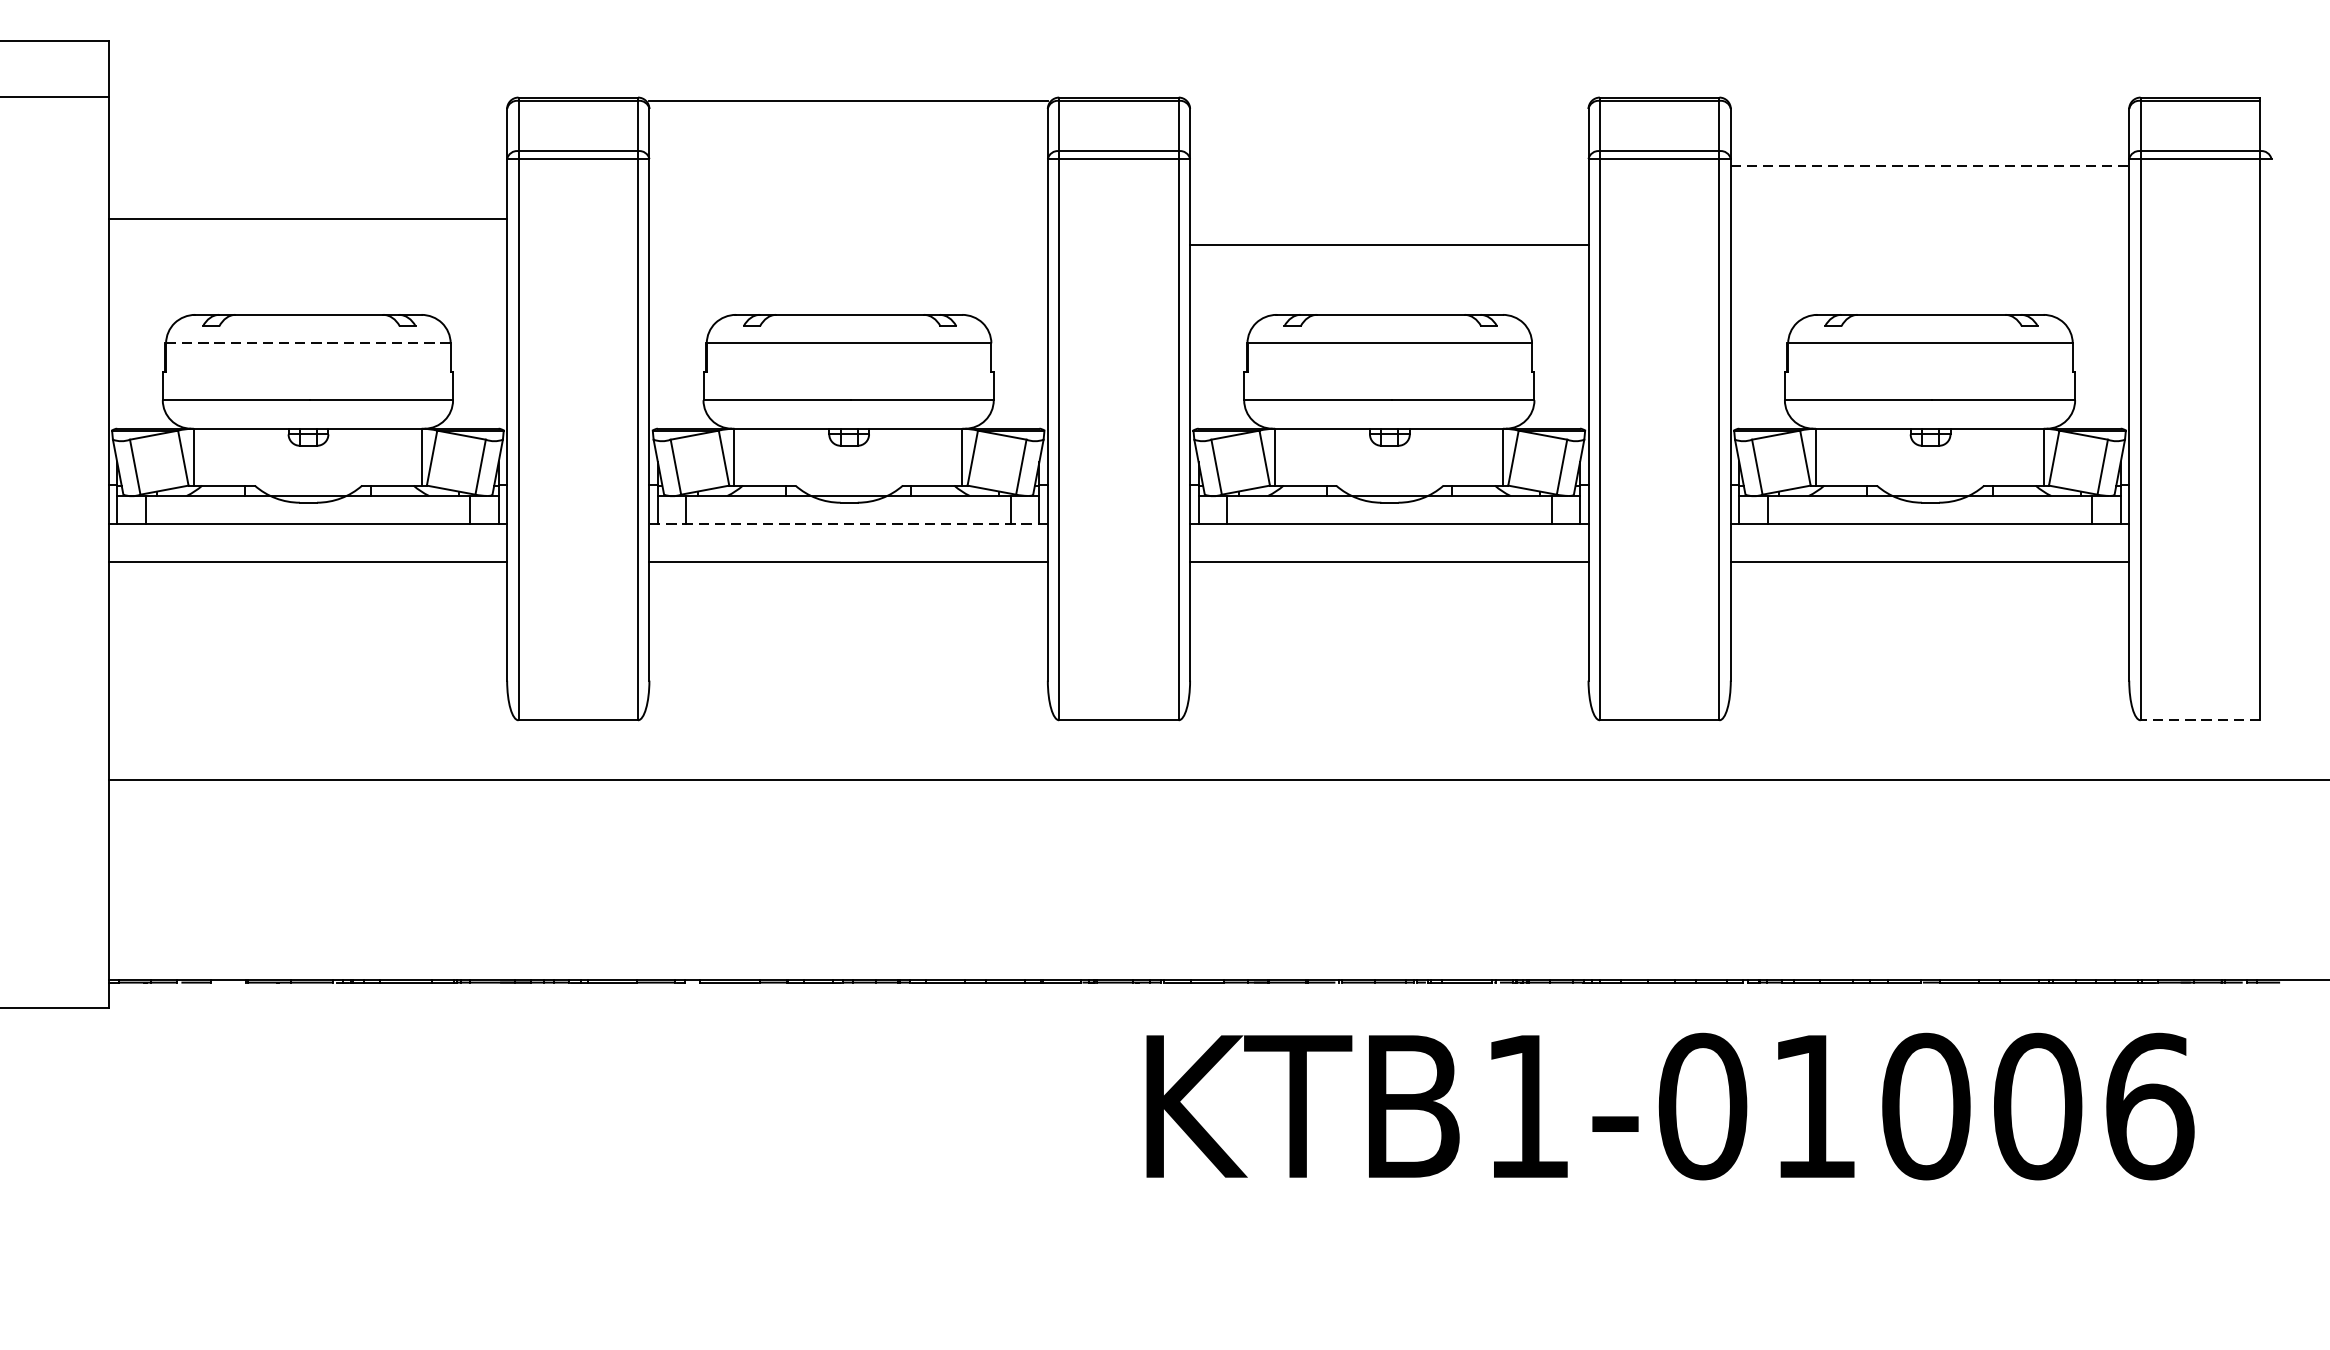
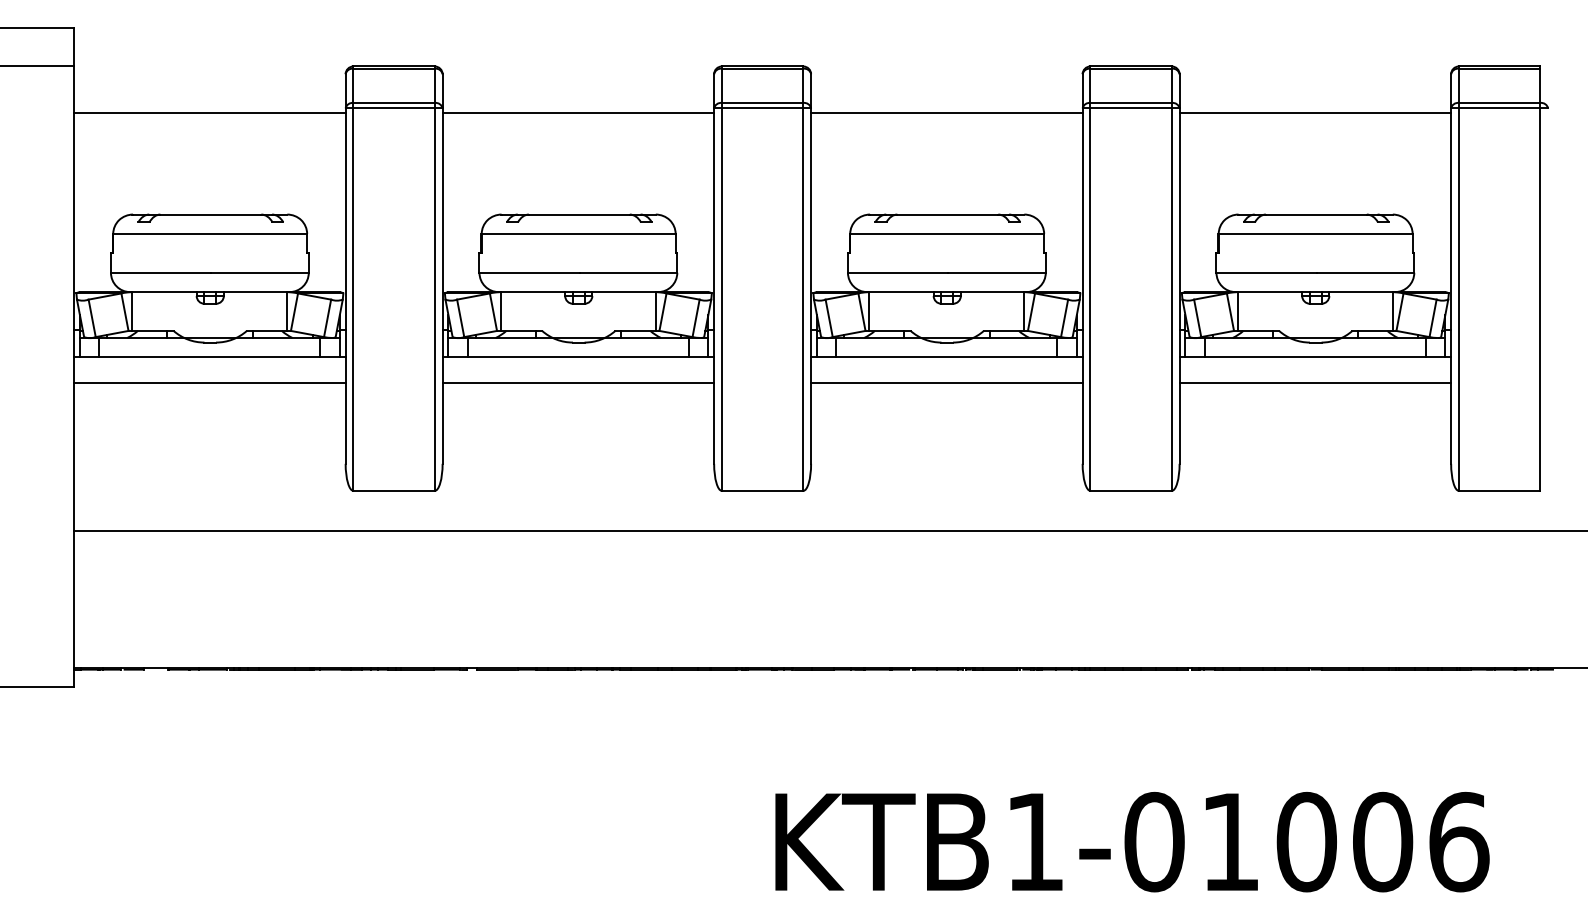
line: (848, 102) -> (578, 113), moved
line: (1930, 166) -> (1315, 113), dashed -> solid
line: (307, 219) -> (209, 113), moved
line: (1388, 245) -> (946, 113), moved
line: (308, 342) -> (210, 233), dashed -> solid
line: (848, 524) -> (578, 357), dashed -> solid
line: (2200, 719) -> (1499, 490), dashed -> solid
text: (1670, 1107) -> (1132, 842), moved

